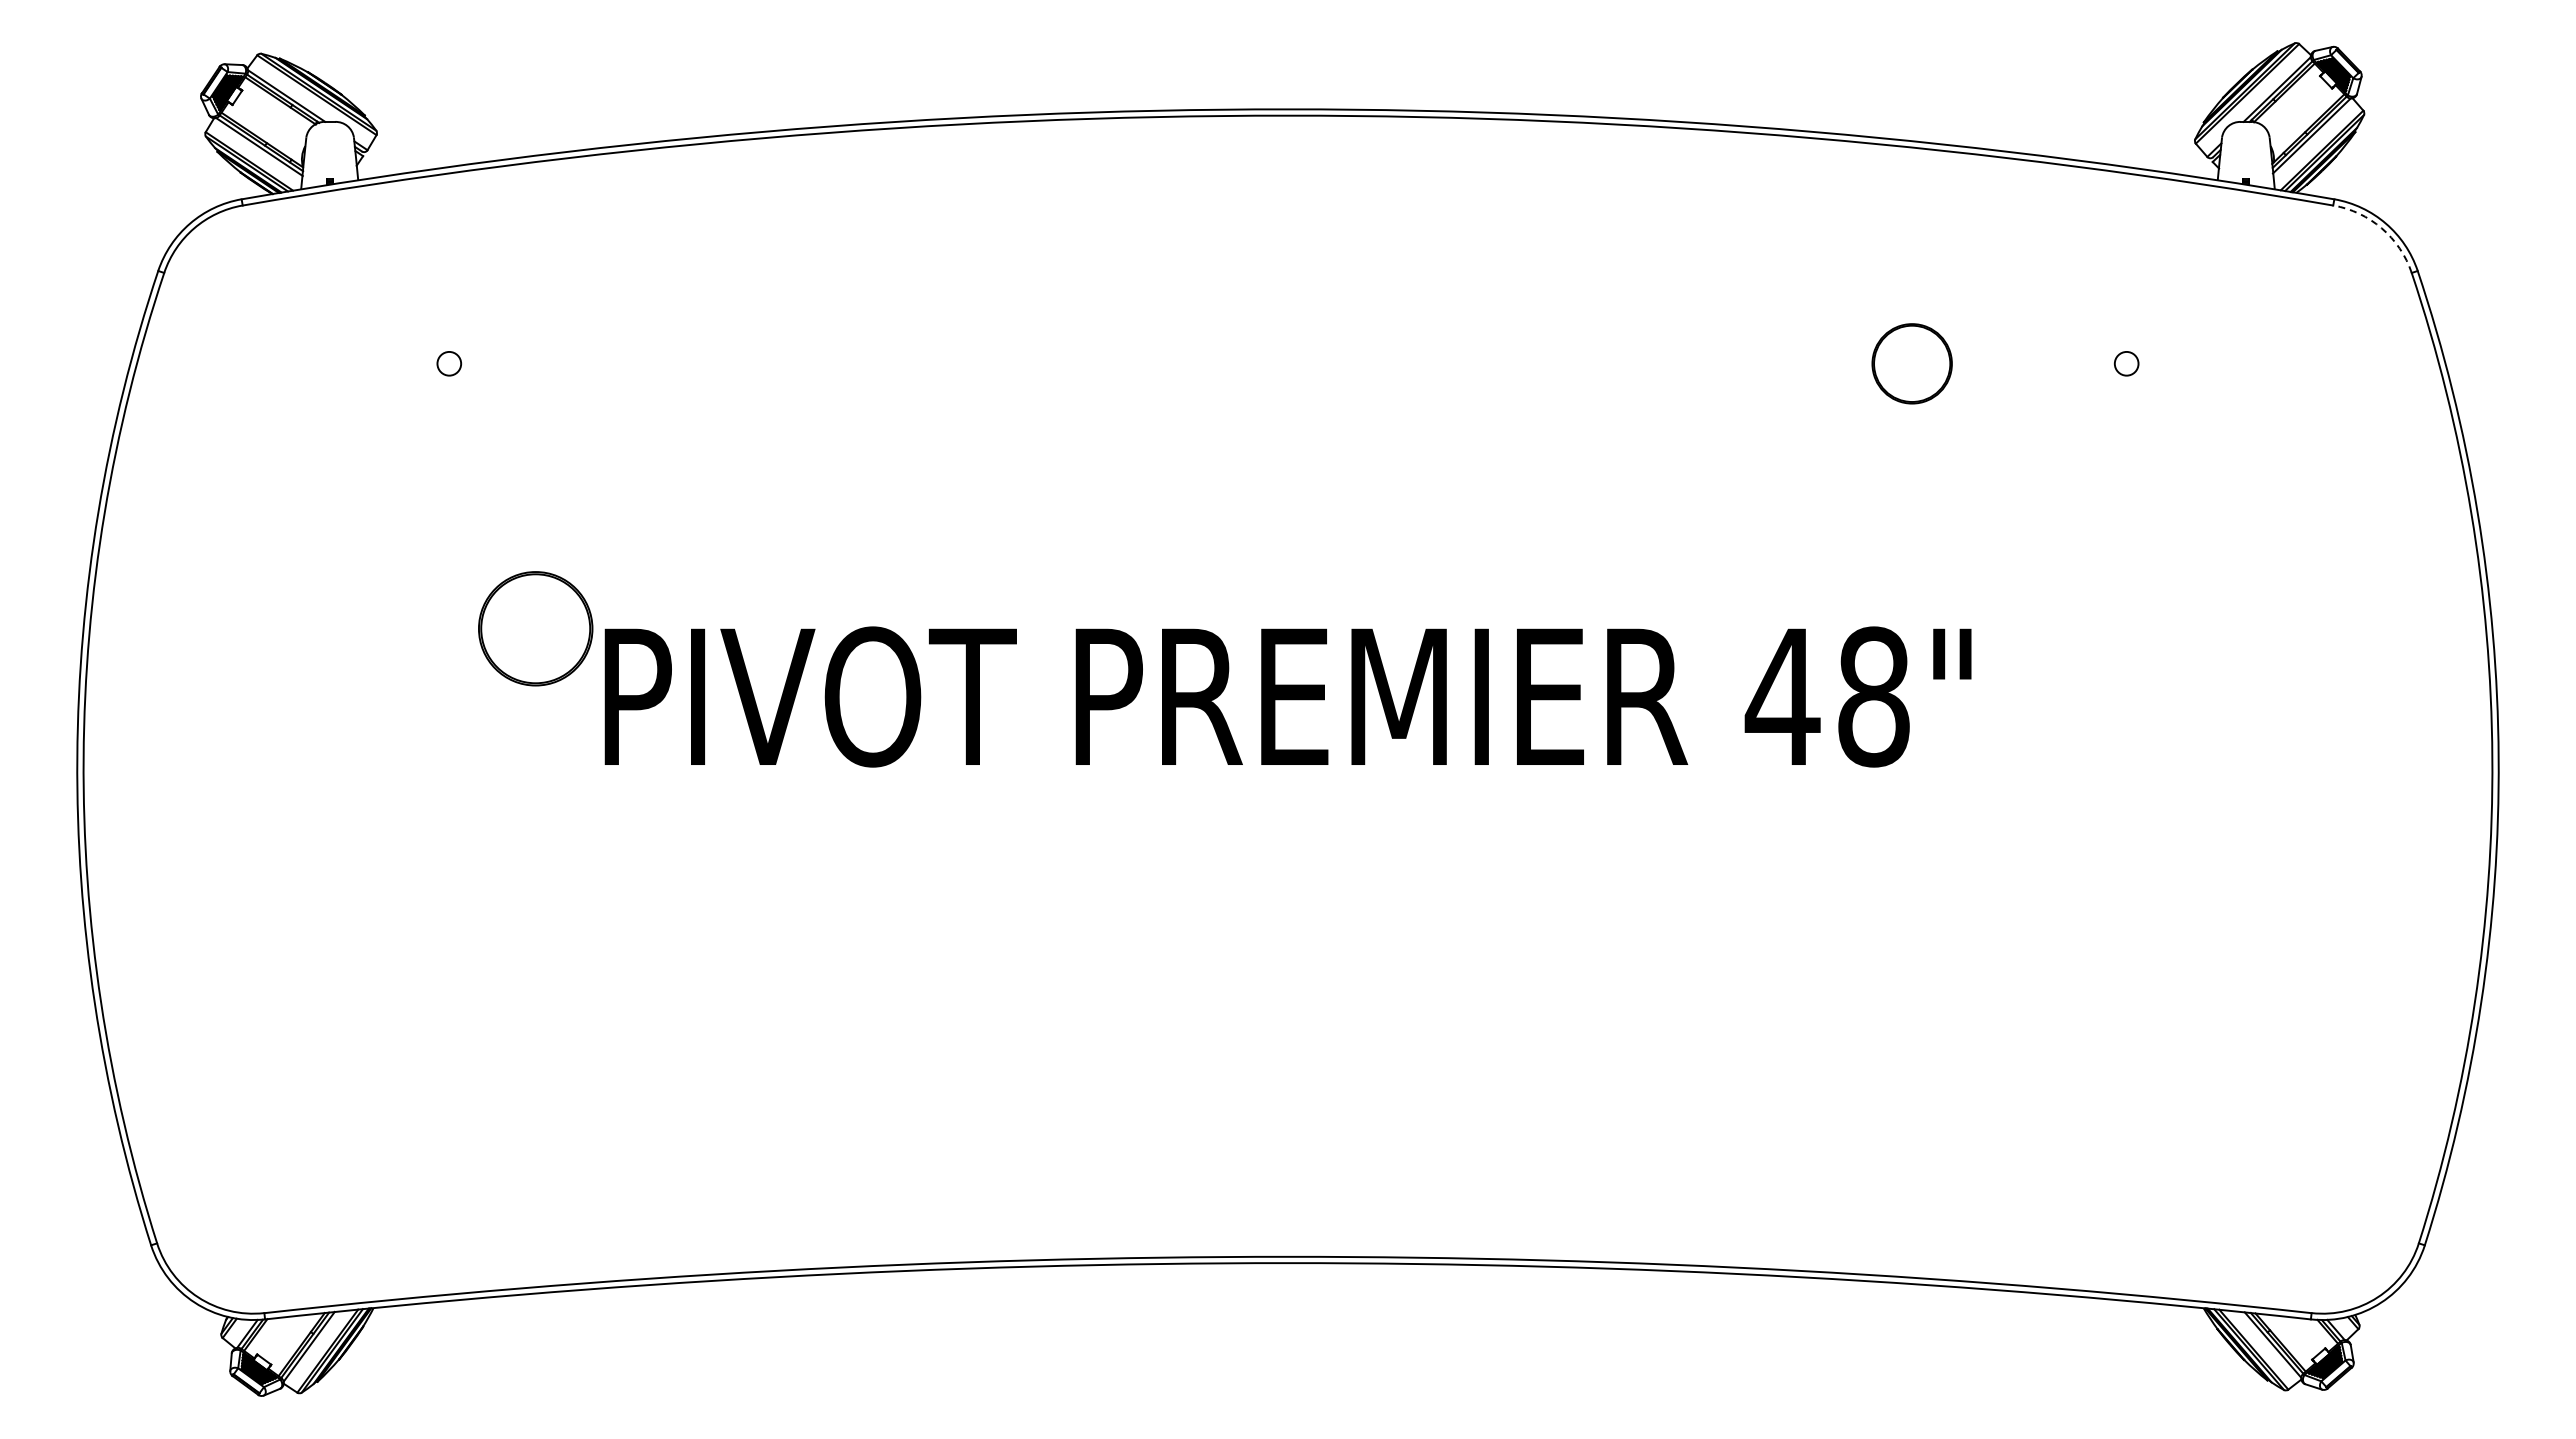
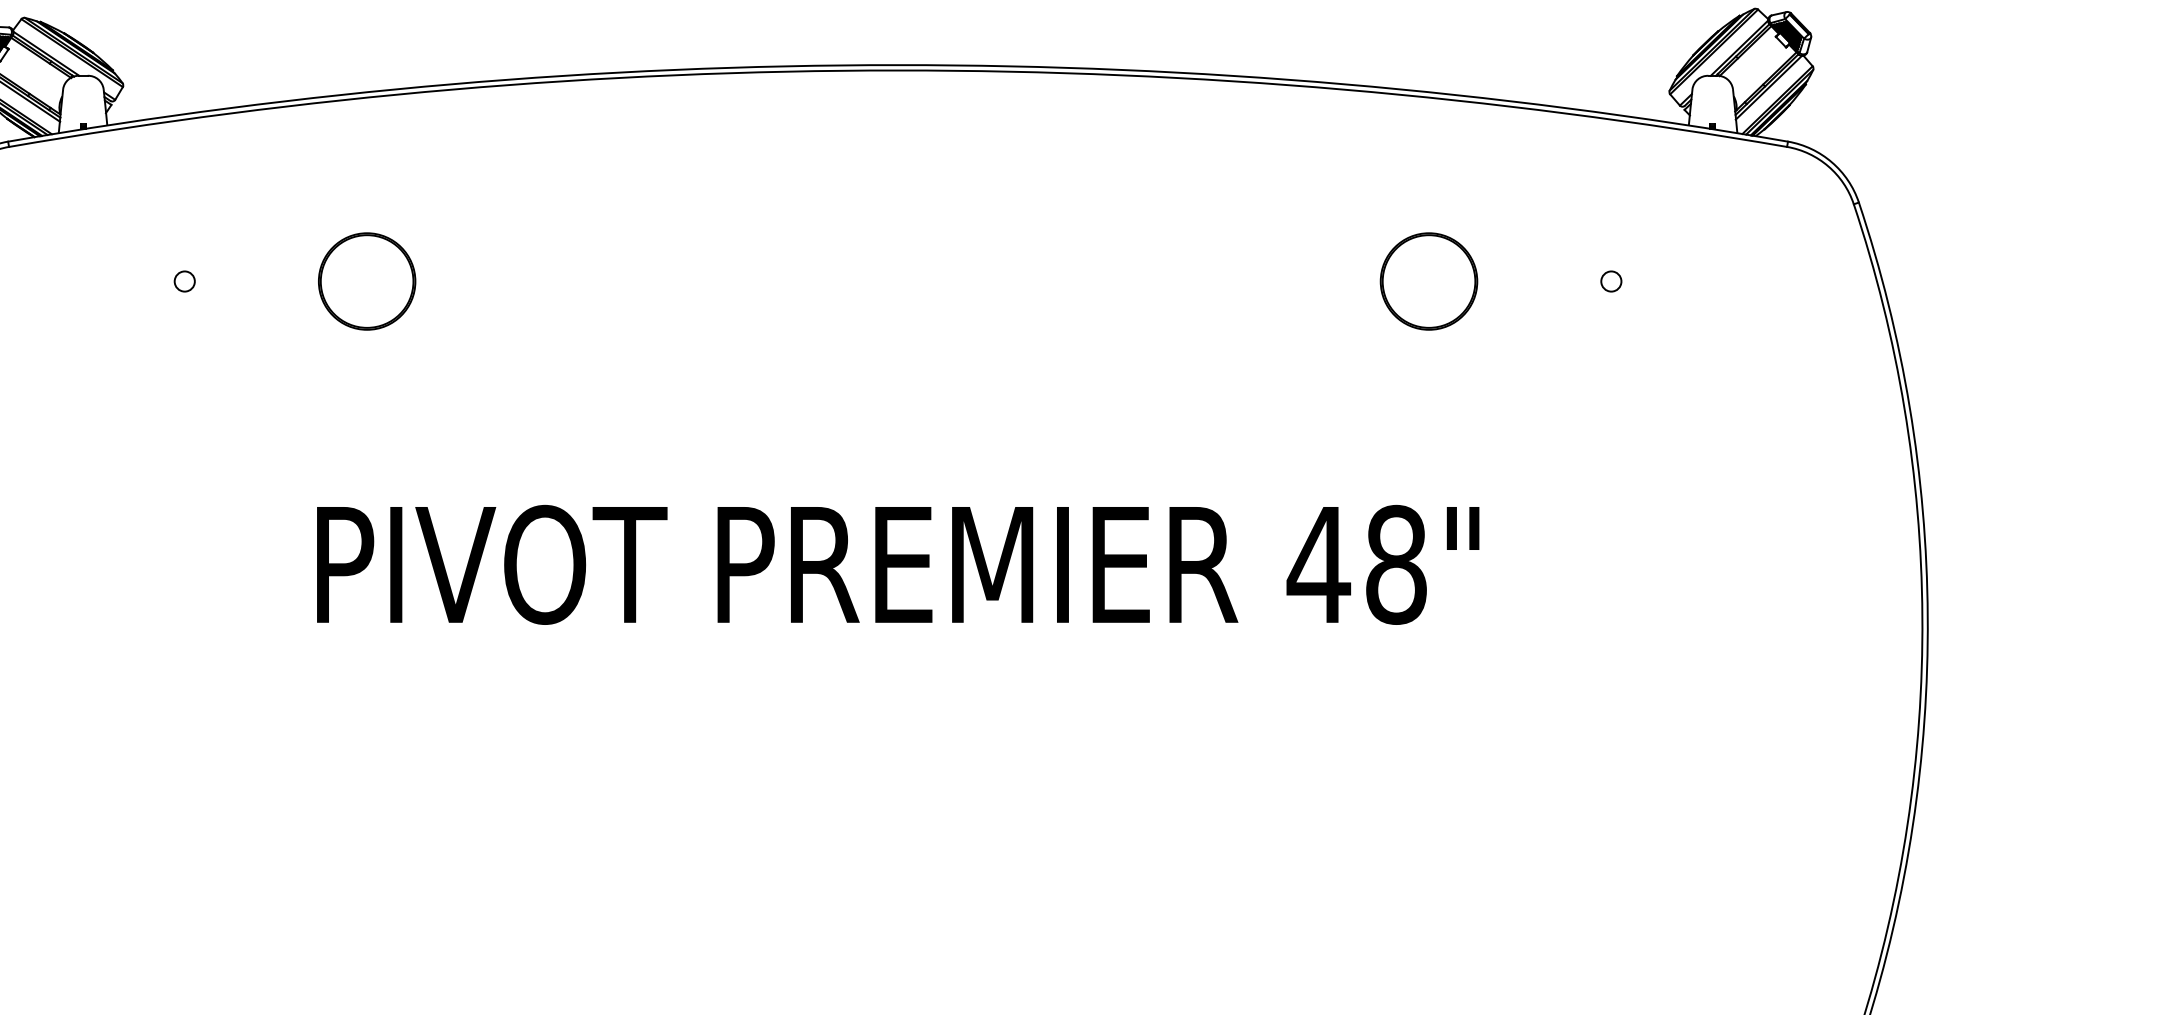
arc: (2381, 228) -> (1828, 166), dashed -> solid
part: (1911, 363) -> (1428, 281), size x1.43
part: (535, 628) -> (366, 281), moved

